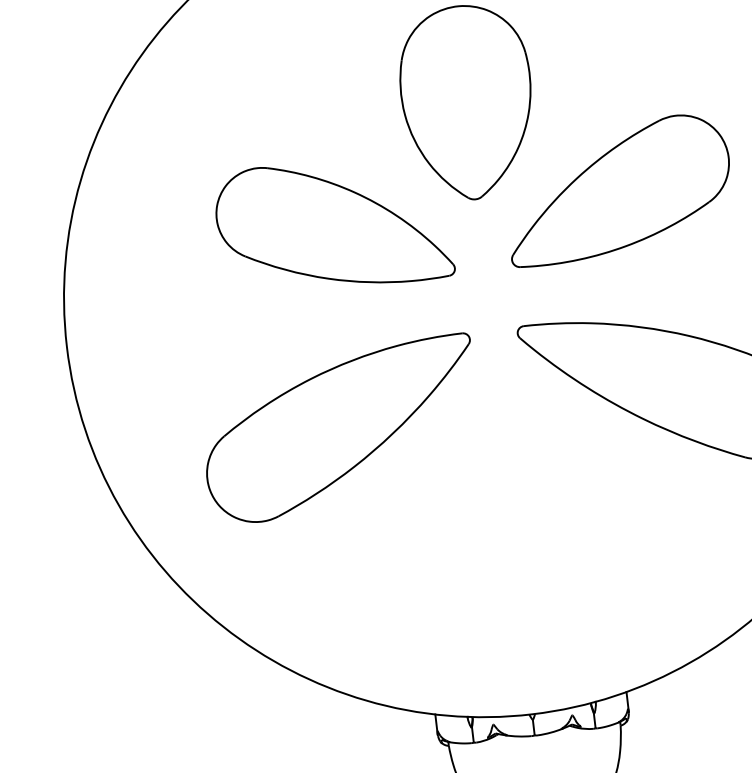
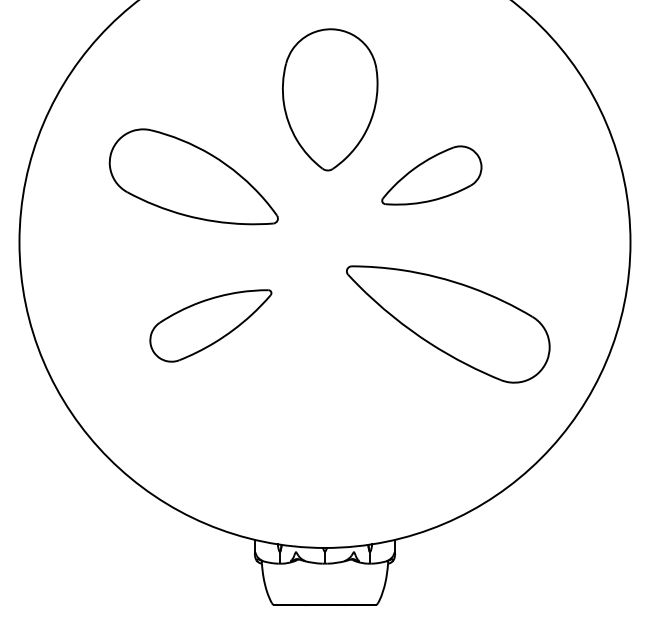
part: (617, 189) -> (431, 175), size x0.6
part: (333, 224) -> (193, 176), moved
part: (340, 429) -> (210, 325), size x0.6

